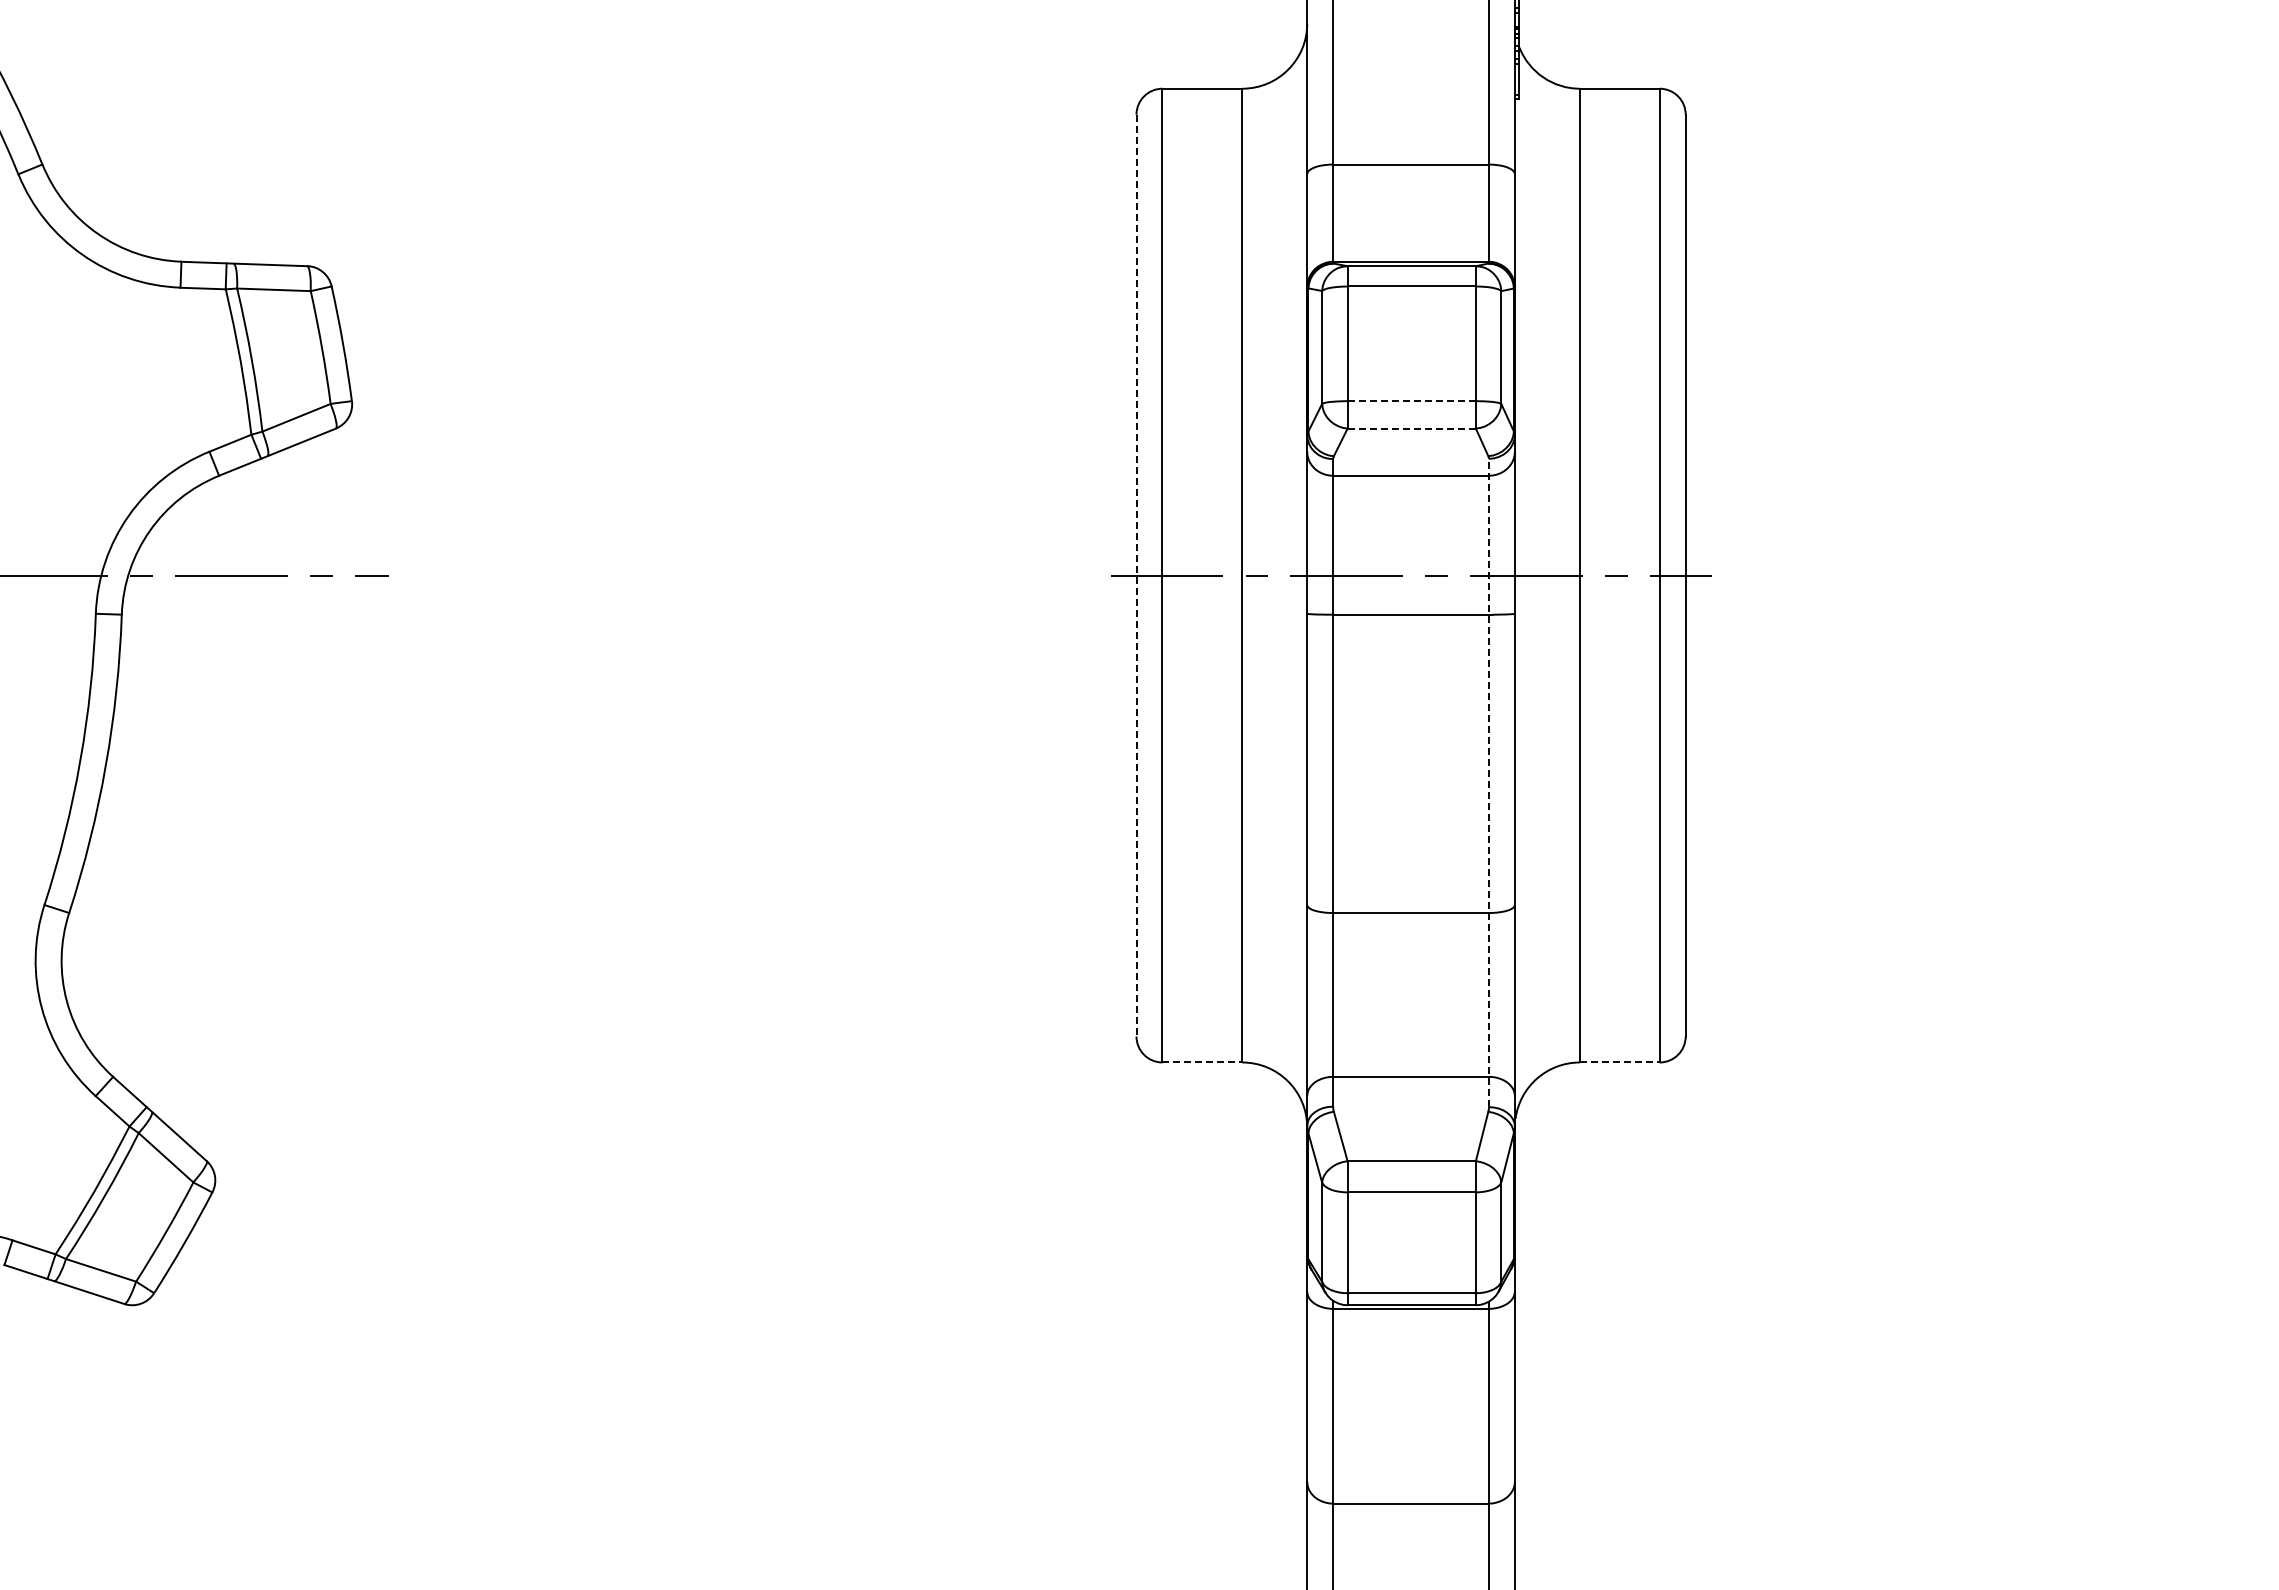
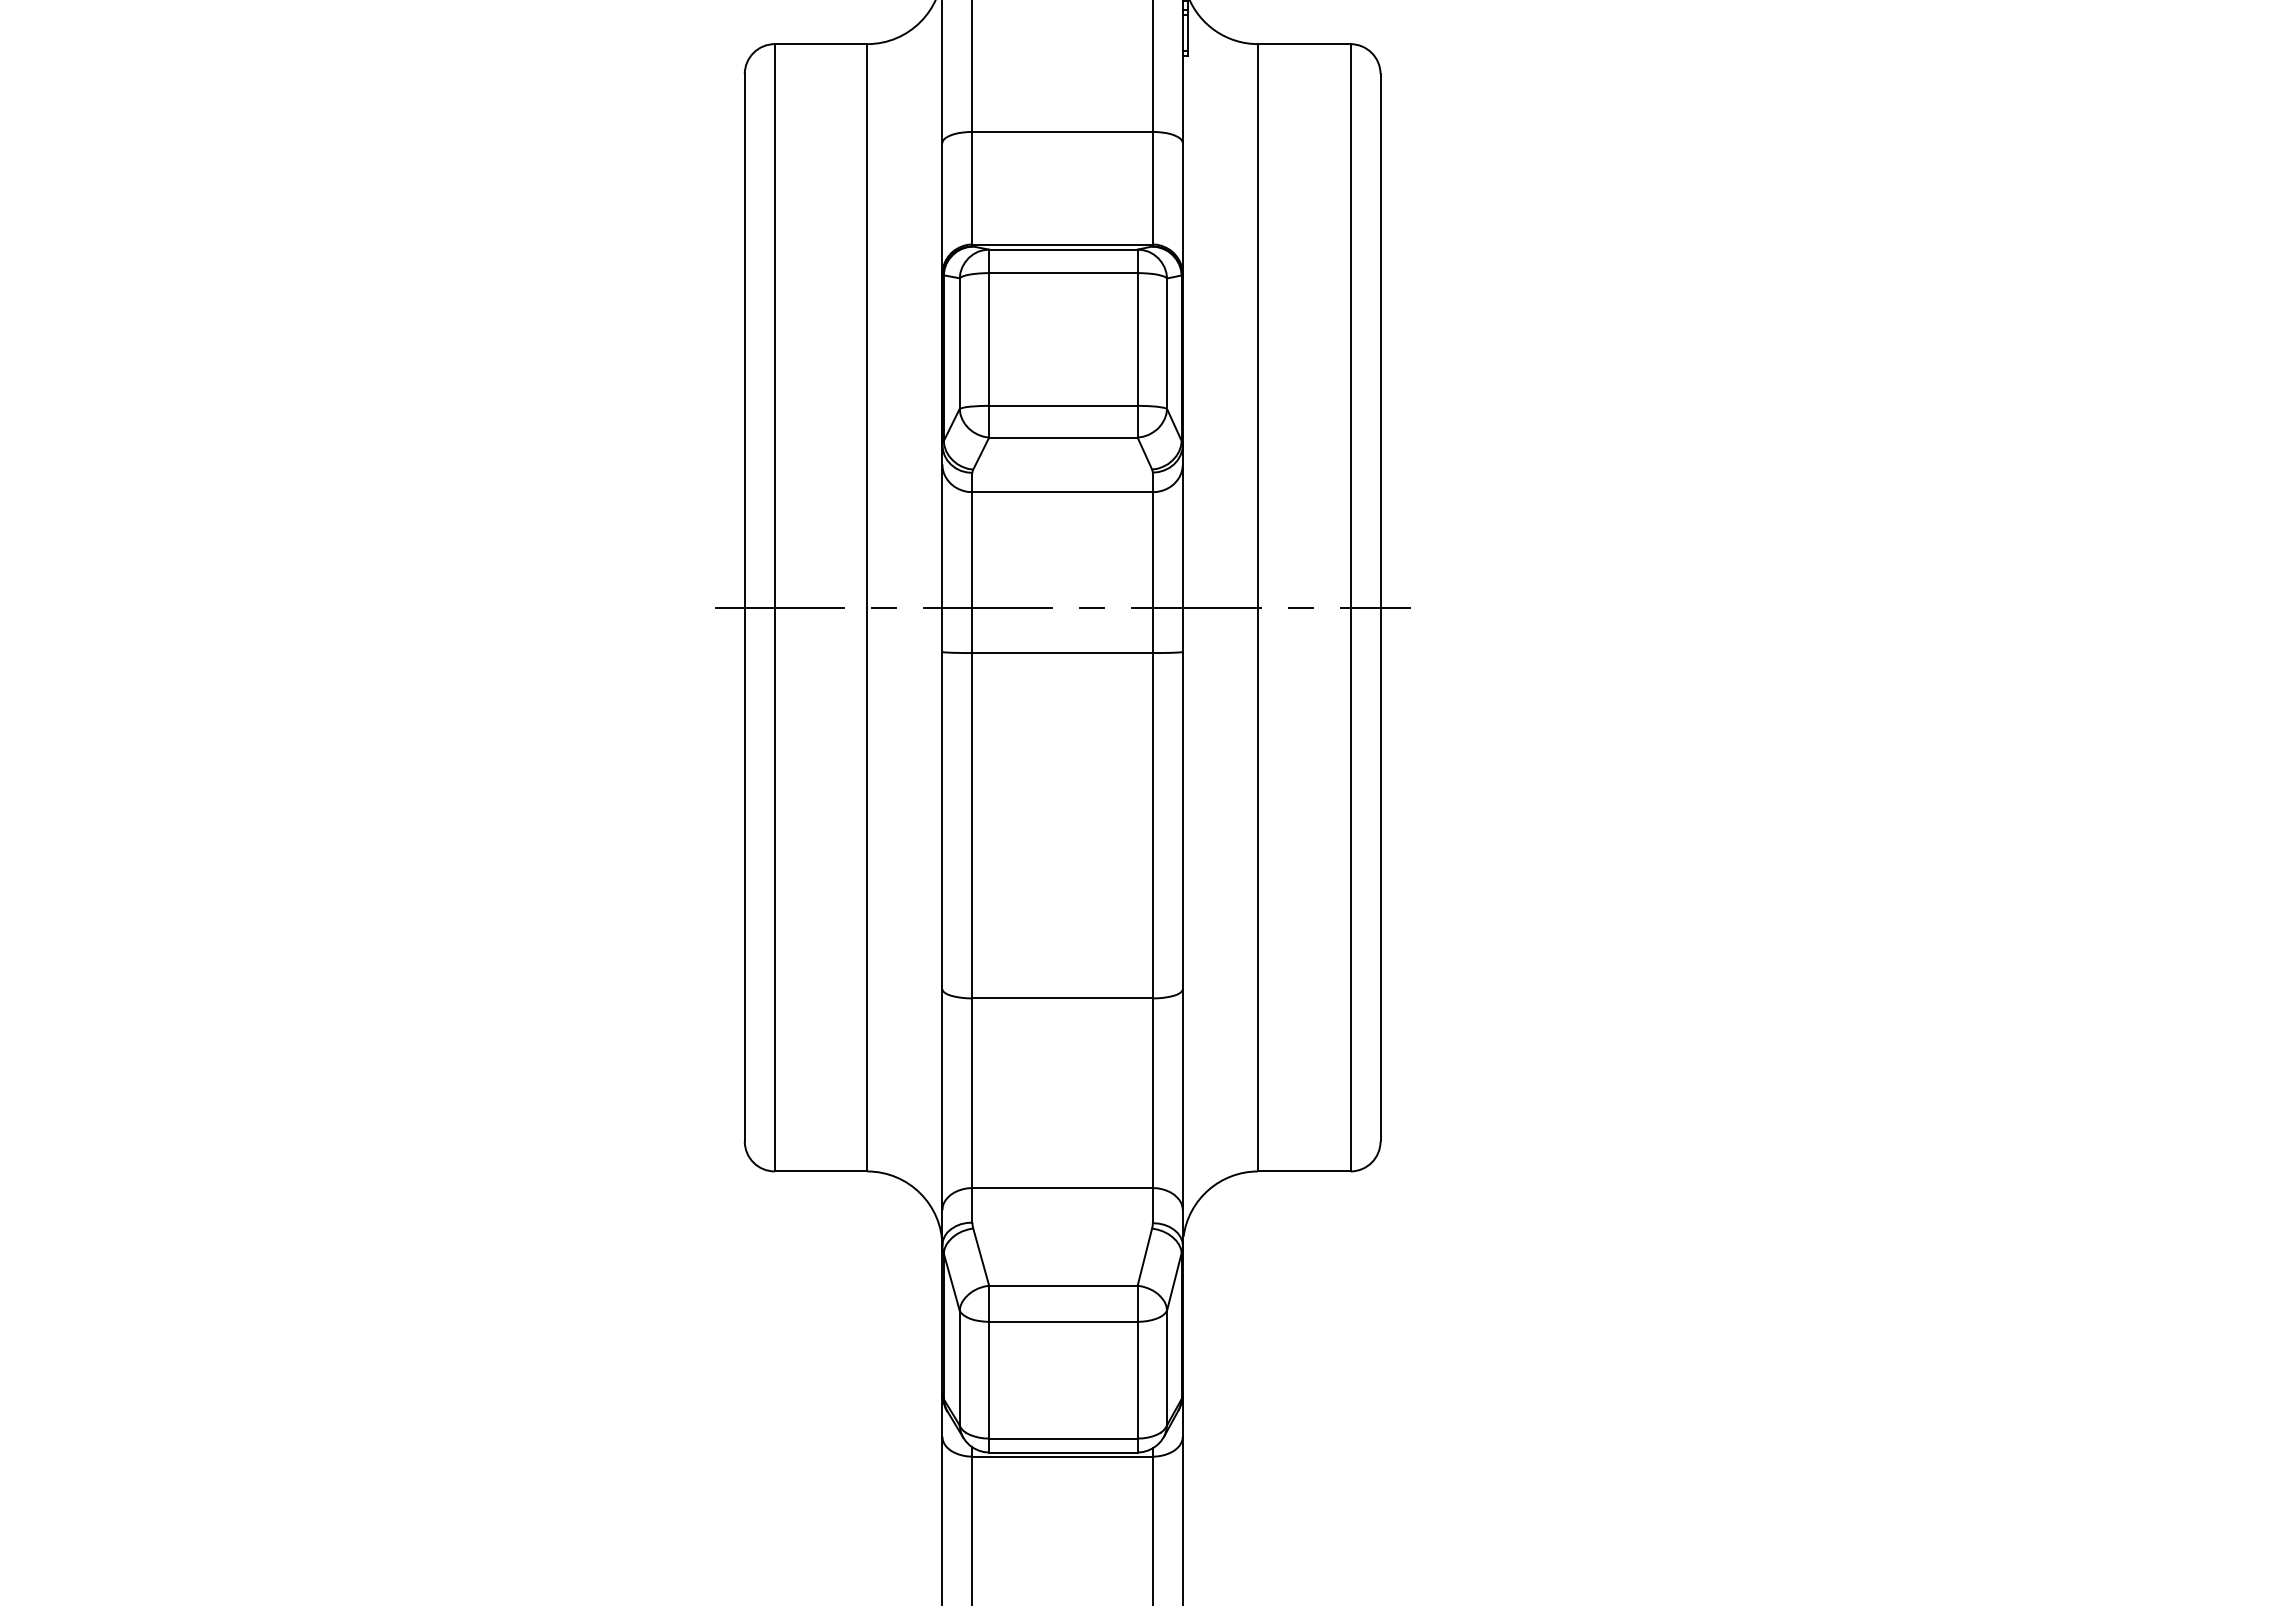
line: (1412, 401) -> (1064, 406), dashed -> solid
line: (1411, 428) -> (1063, 437), dashed -> solid
line: (1136, 575) -> (744, 607), dashed -> solid
line: (1489, 782) -> (1153, 847), dashed -> solid
line: (1202, 1062) -> (821, 1171), dashed -> solid
line: (1619, 1062) -> (1303, 1171), dashed -> solid

